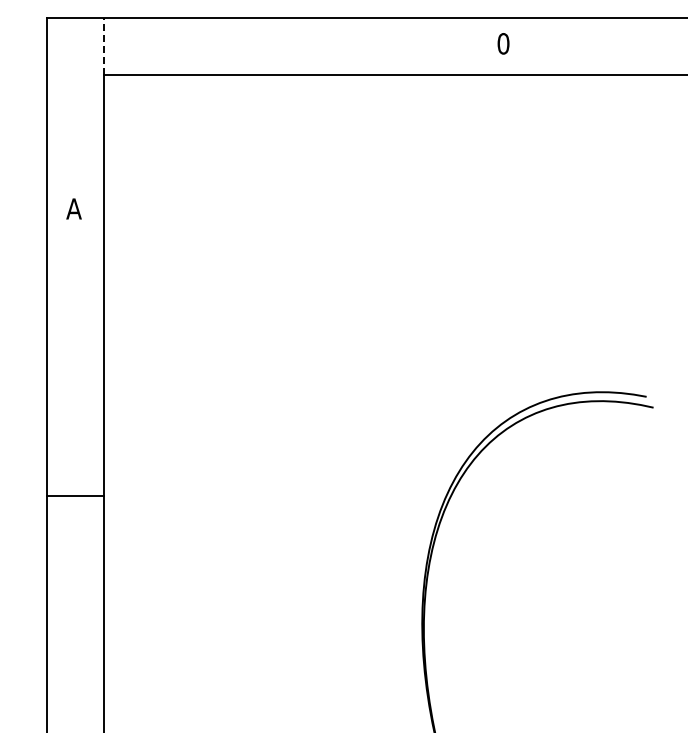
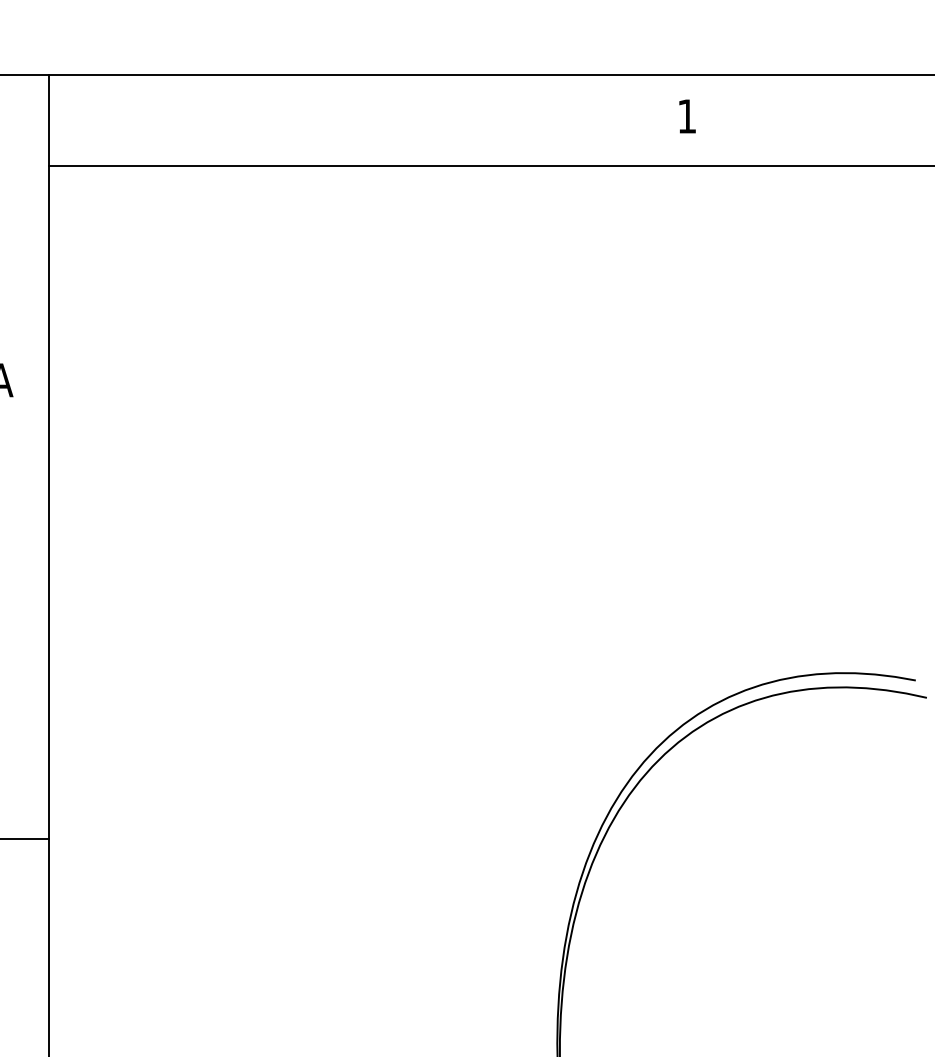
text: (503, 43) -> (687, 115), 0 -> 1
line: (103, 45) -> (47, 119), dashed -> solid

